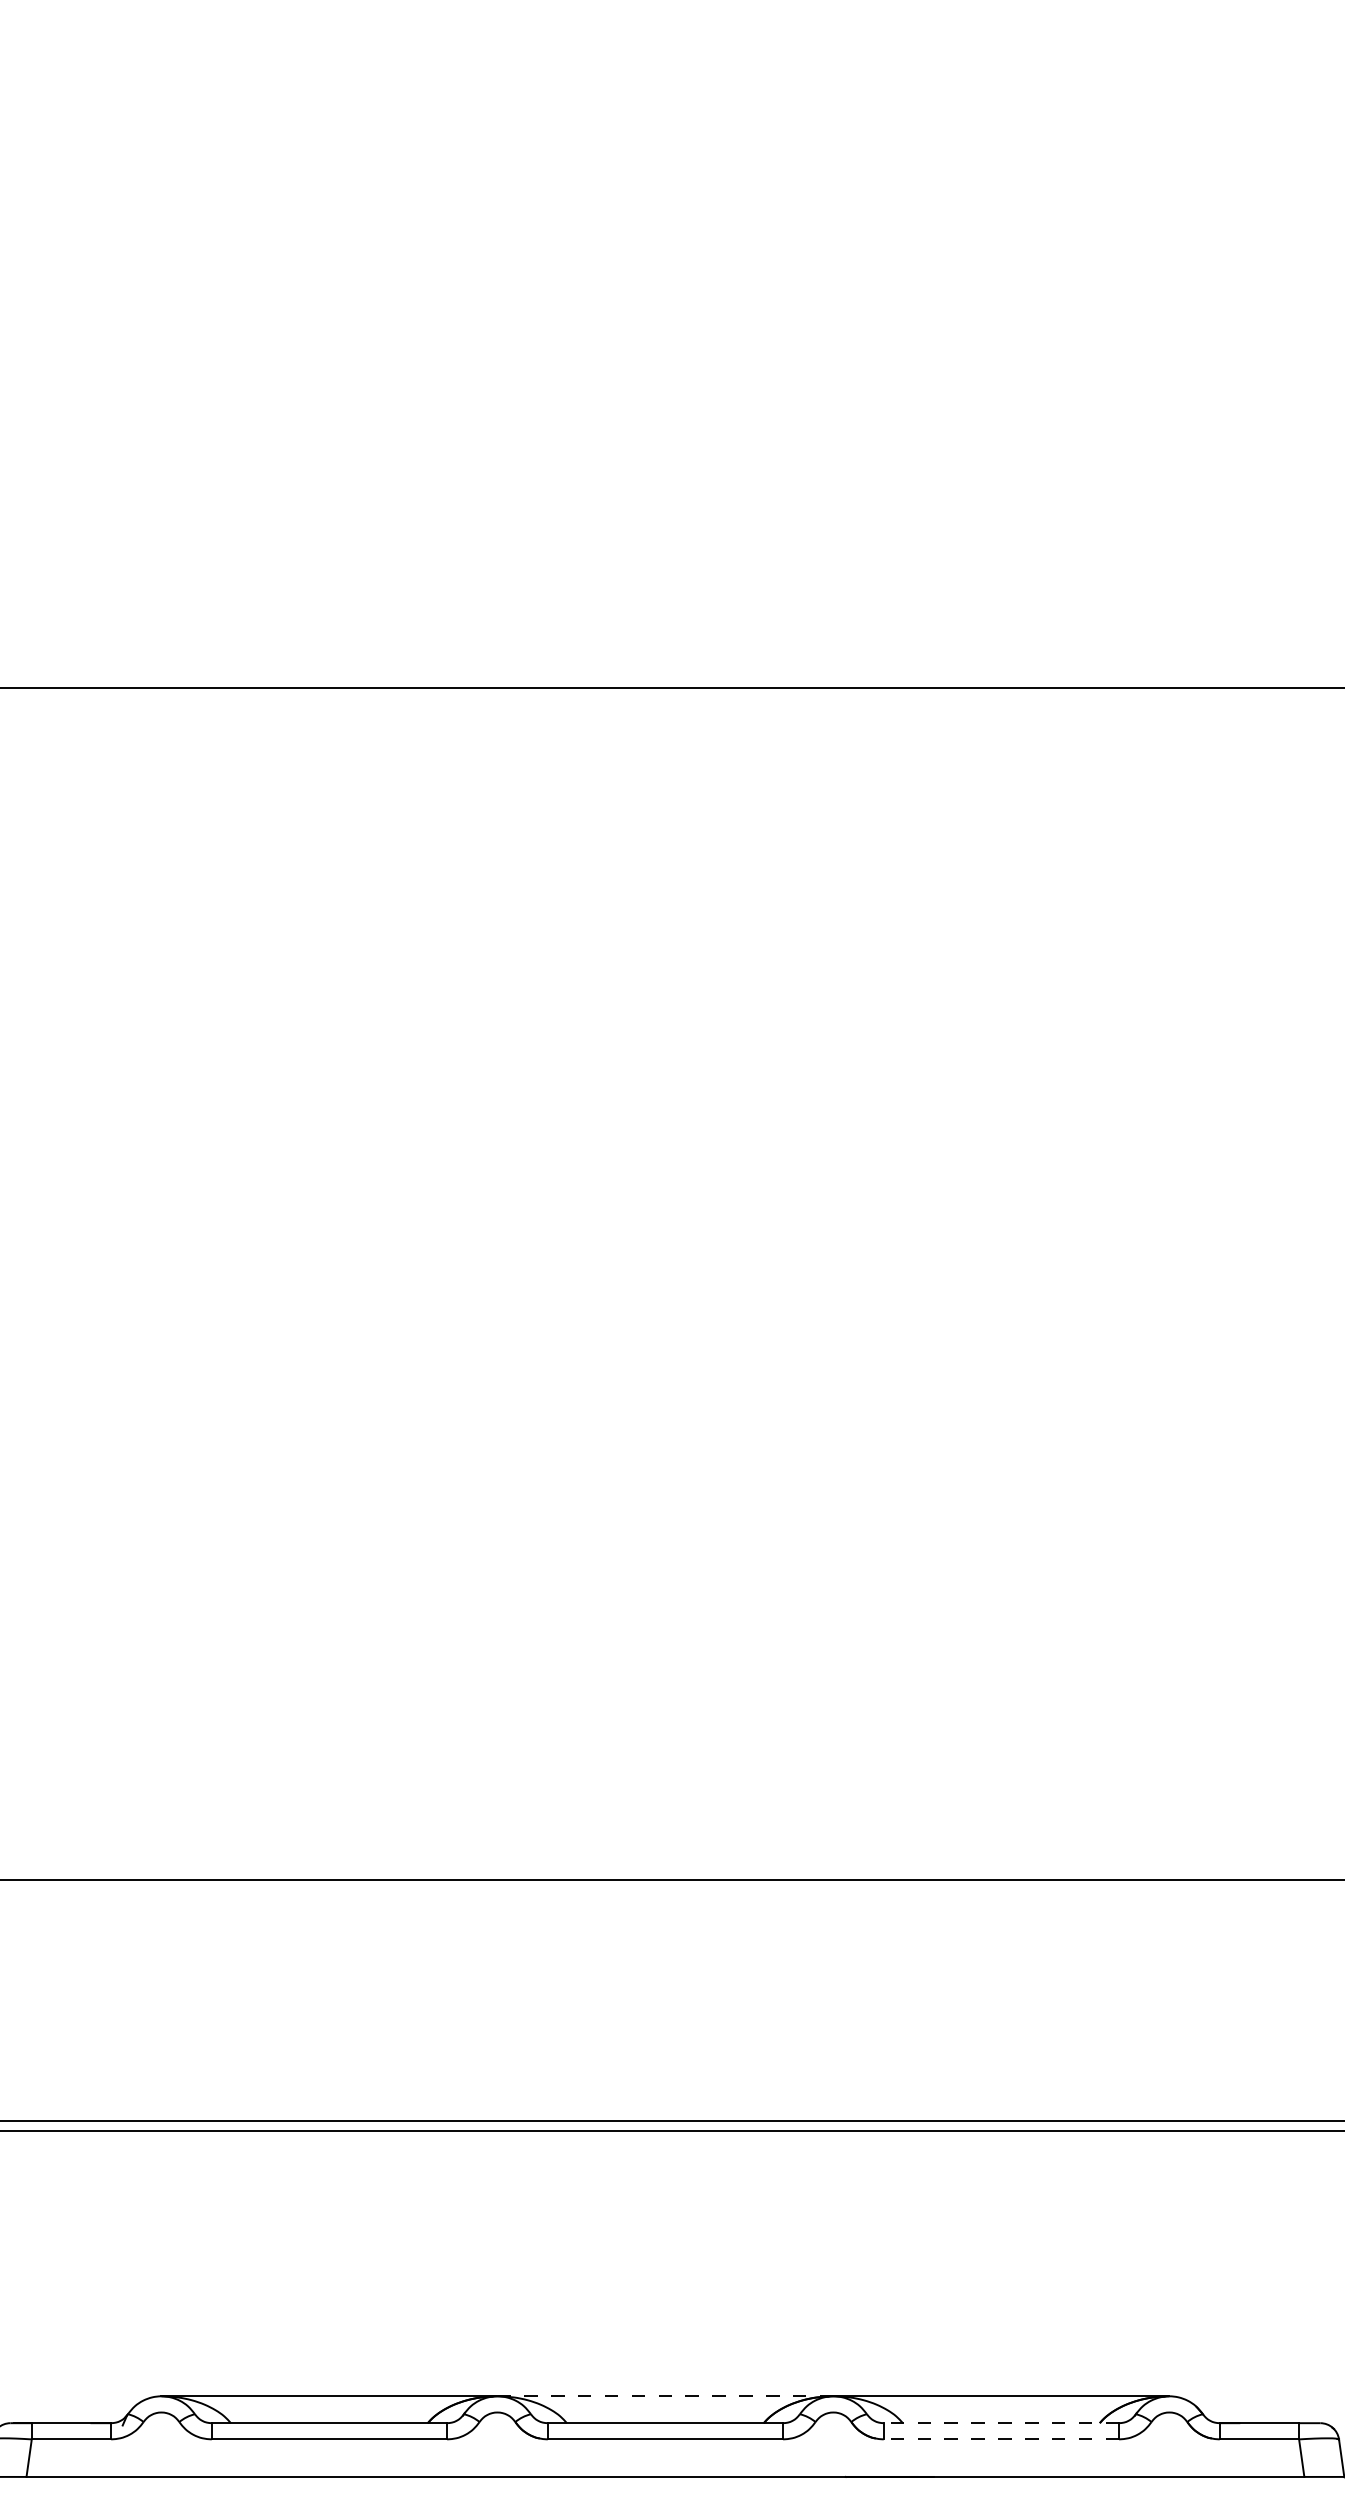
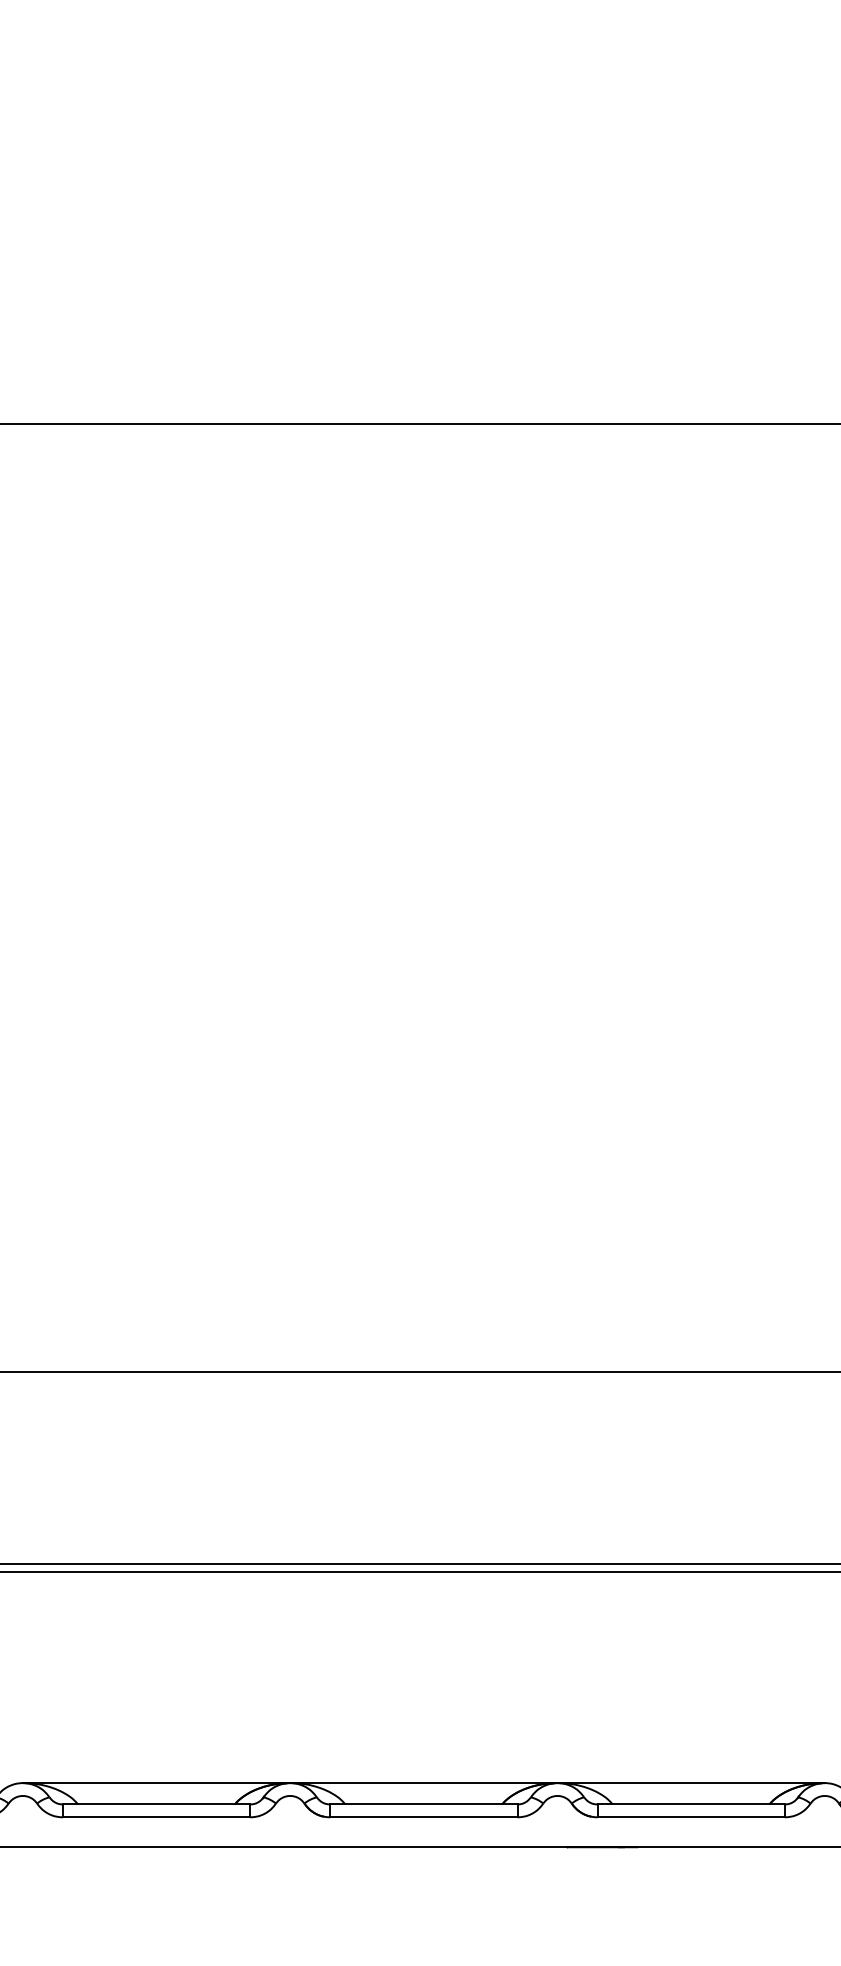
line: (665, 2396) -> (423, 1783), dashed -> solid
line: (1001, 2423) -> (691, 1804), dashed -> solid
line: (1001, 2439) -> (691, 1817), dashed -> solid

